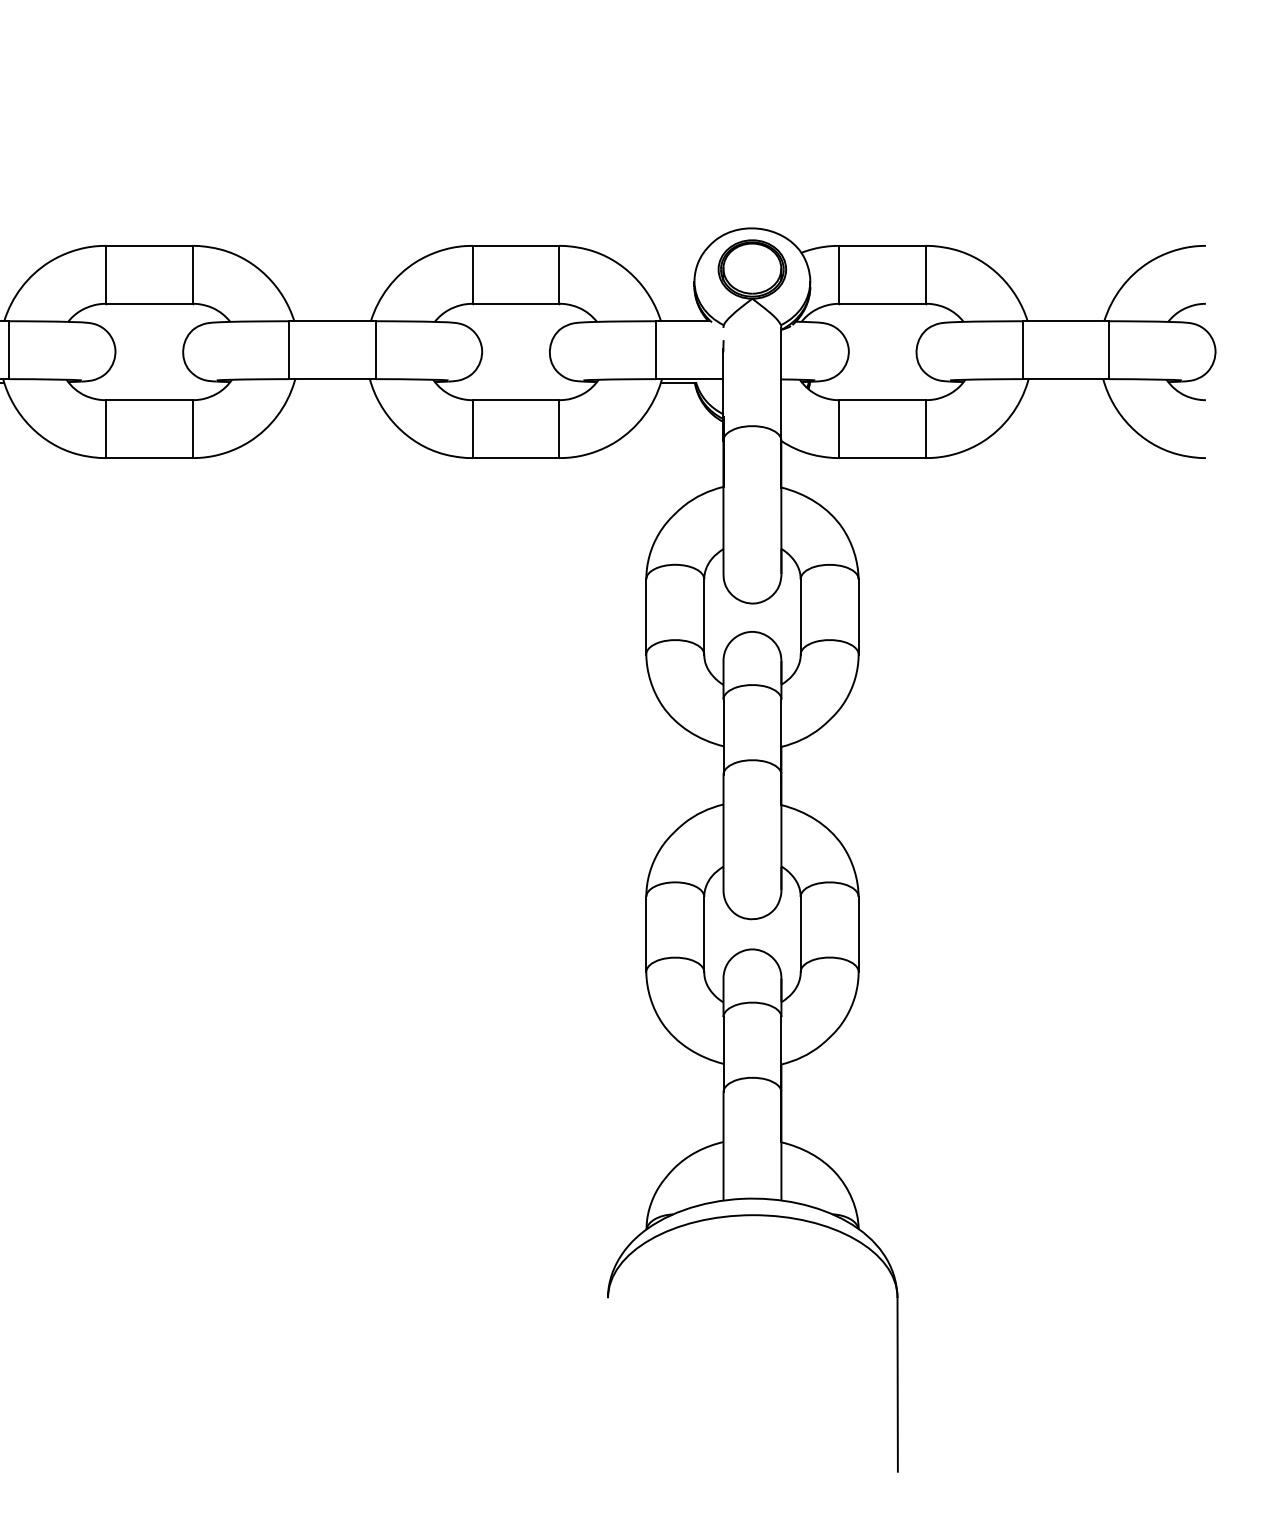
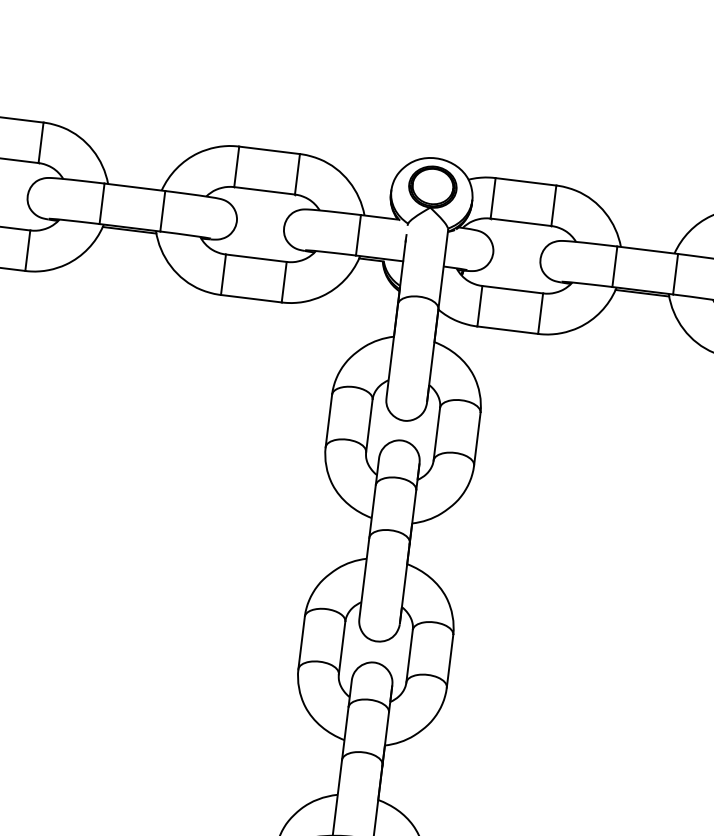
line: (332, 382) -> (129, 230), added
line: (1065, 382) -> (642, 293), added

